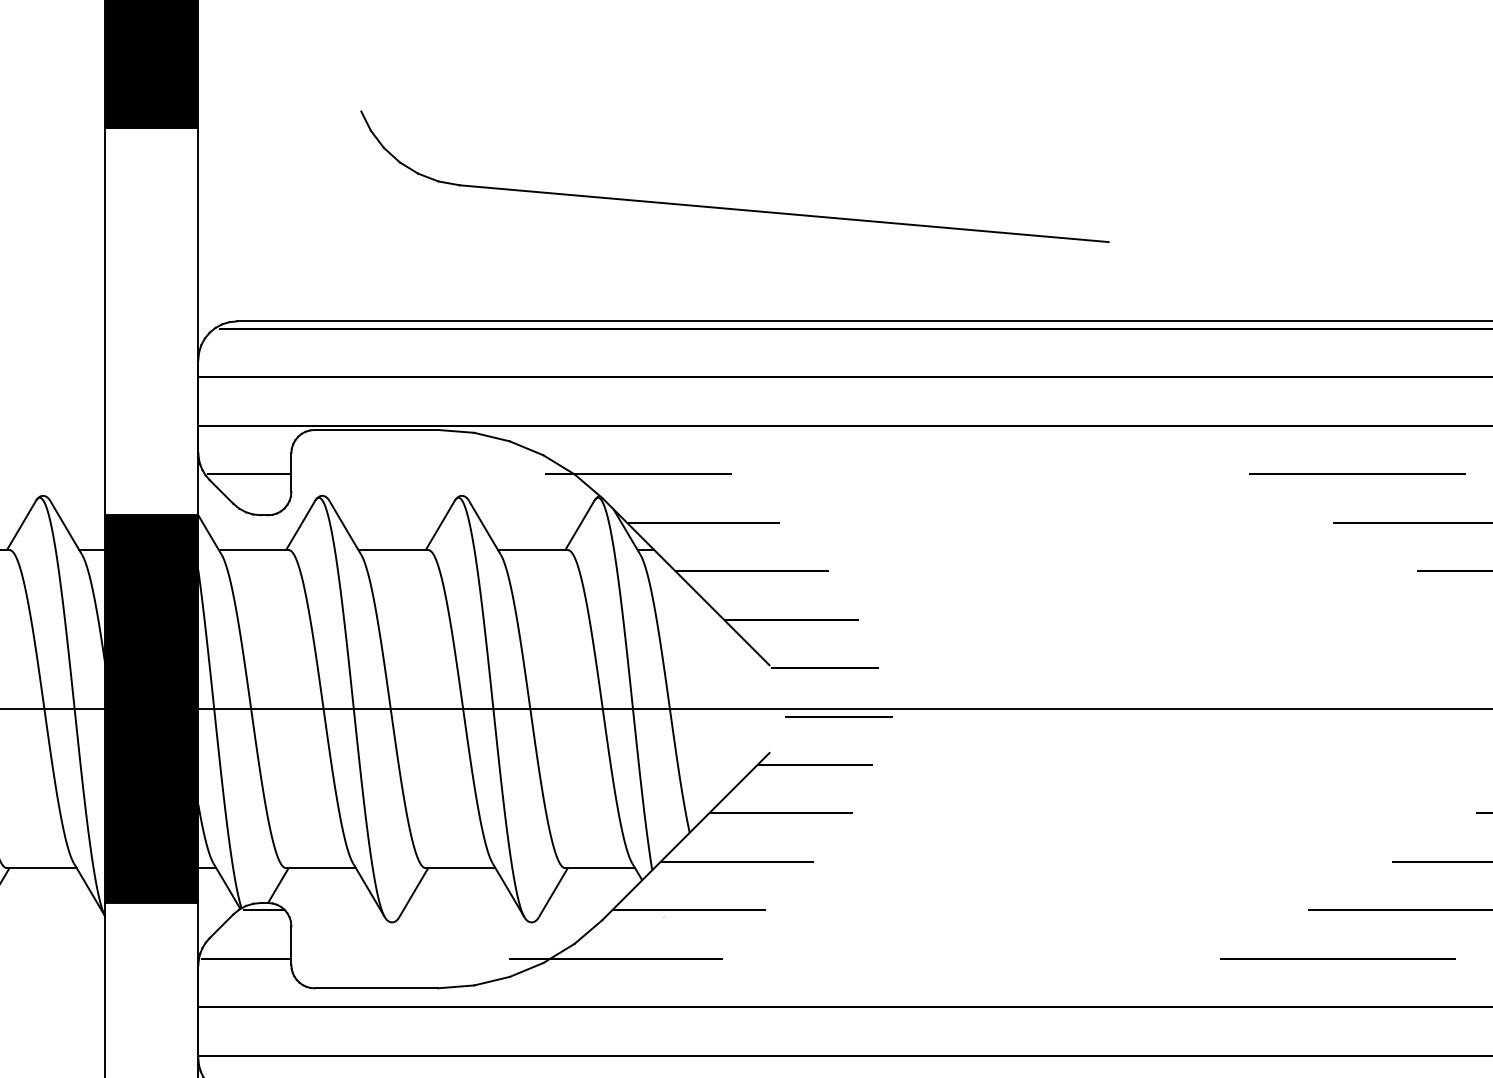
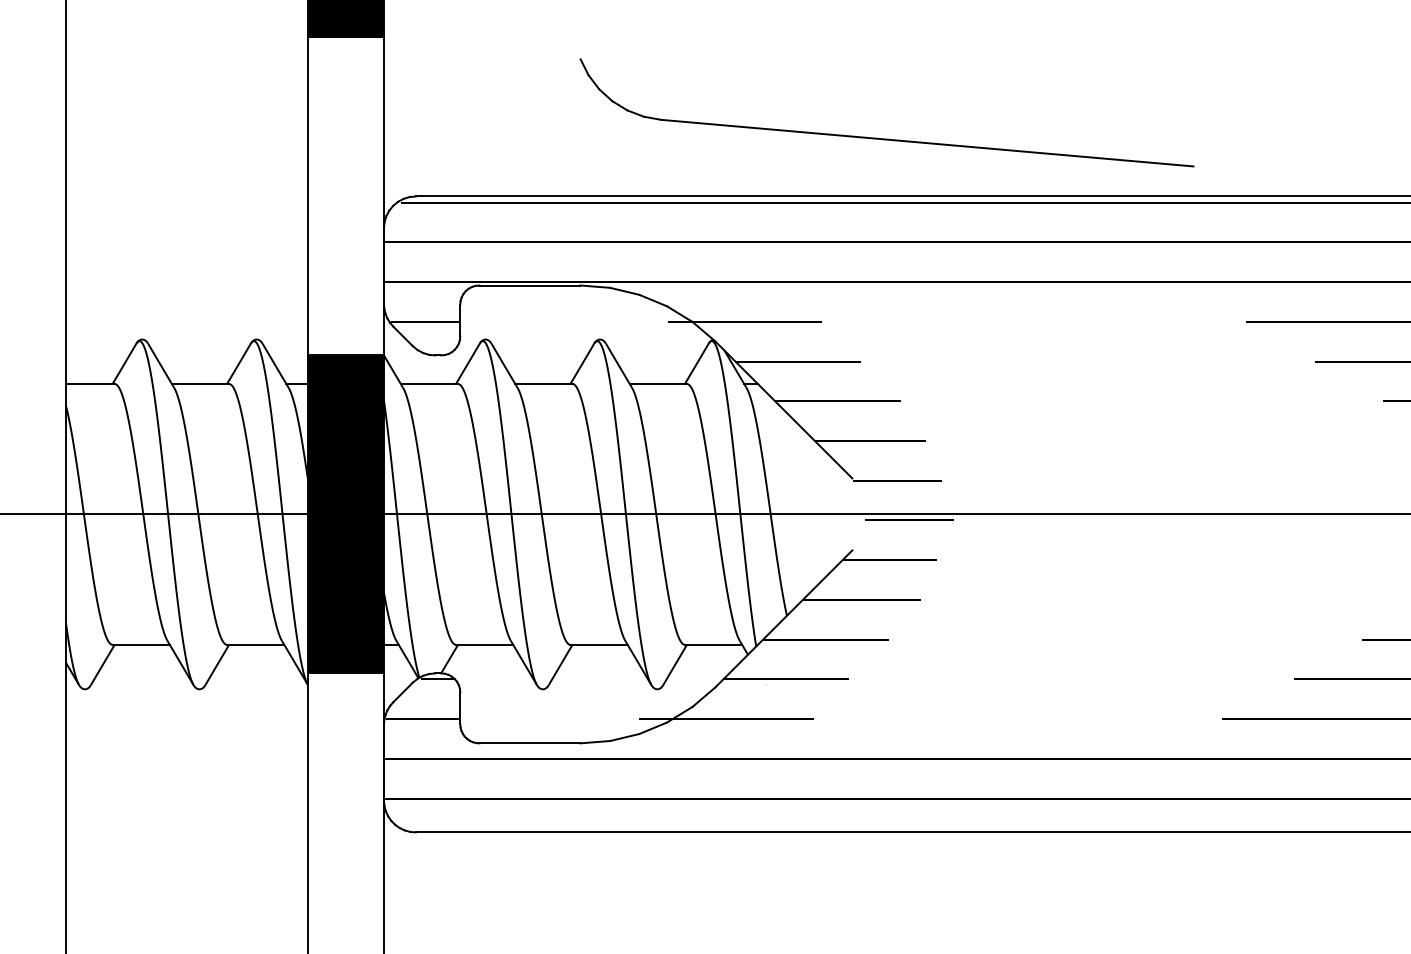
part: (734, 208) -> (886, 138), moved

